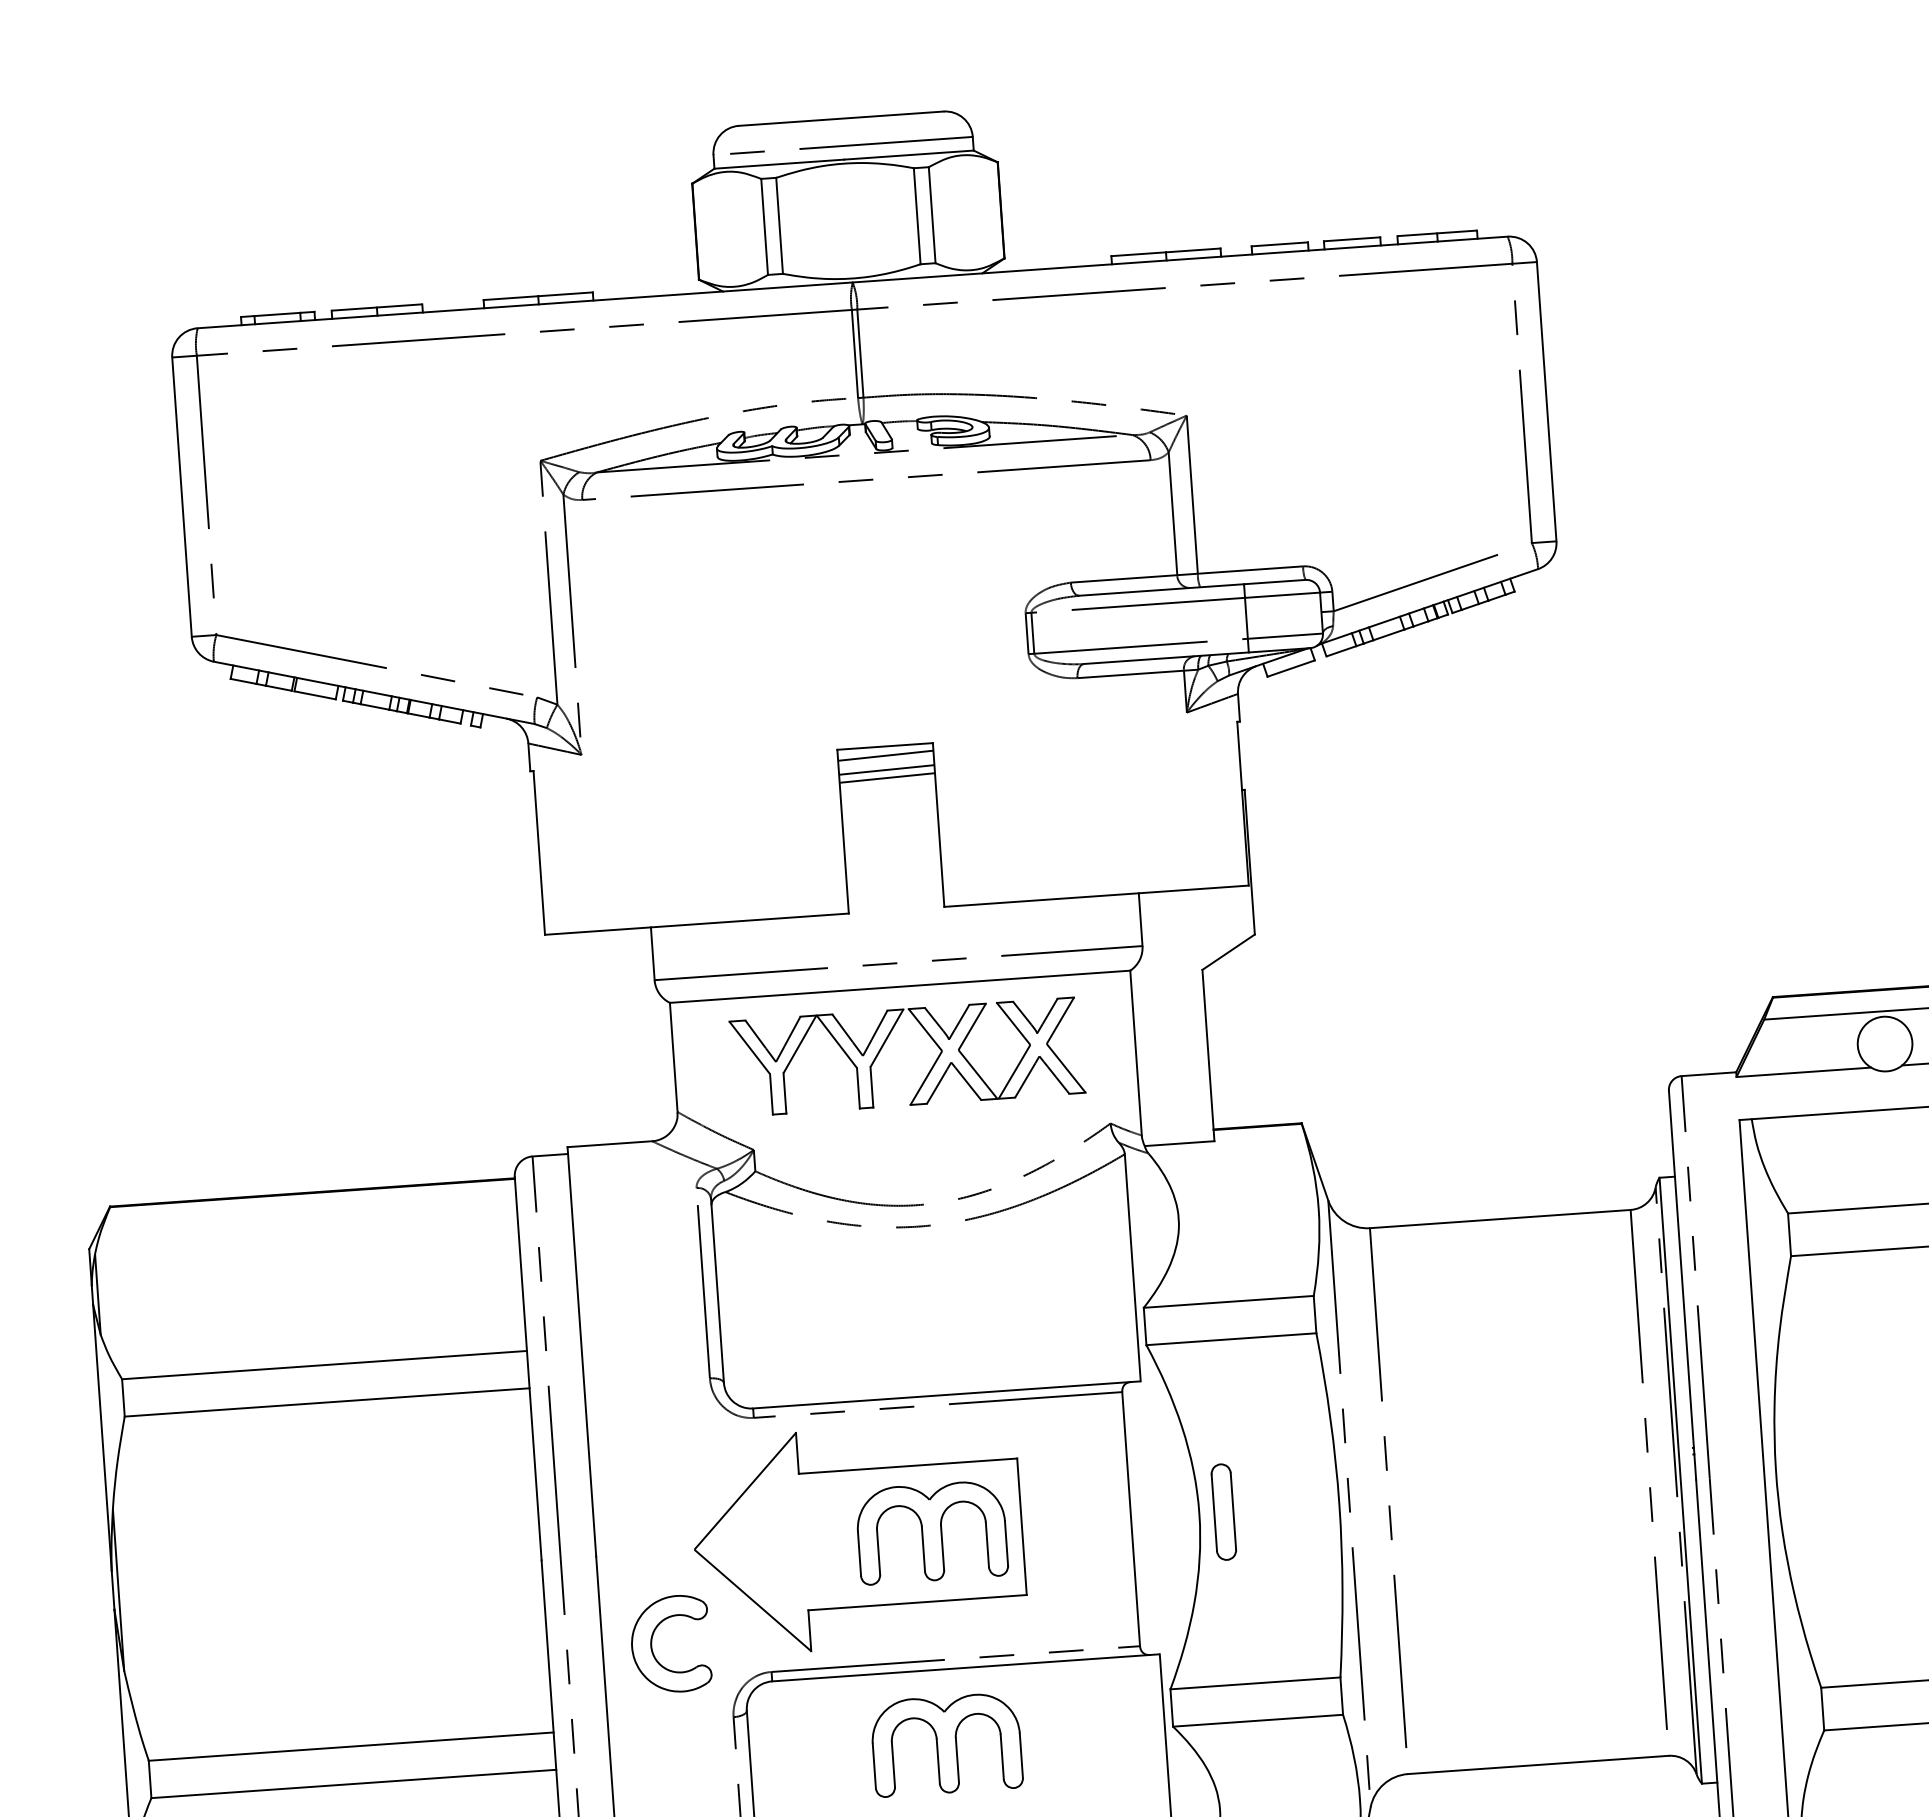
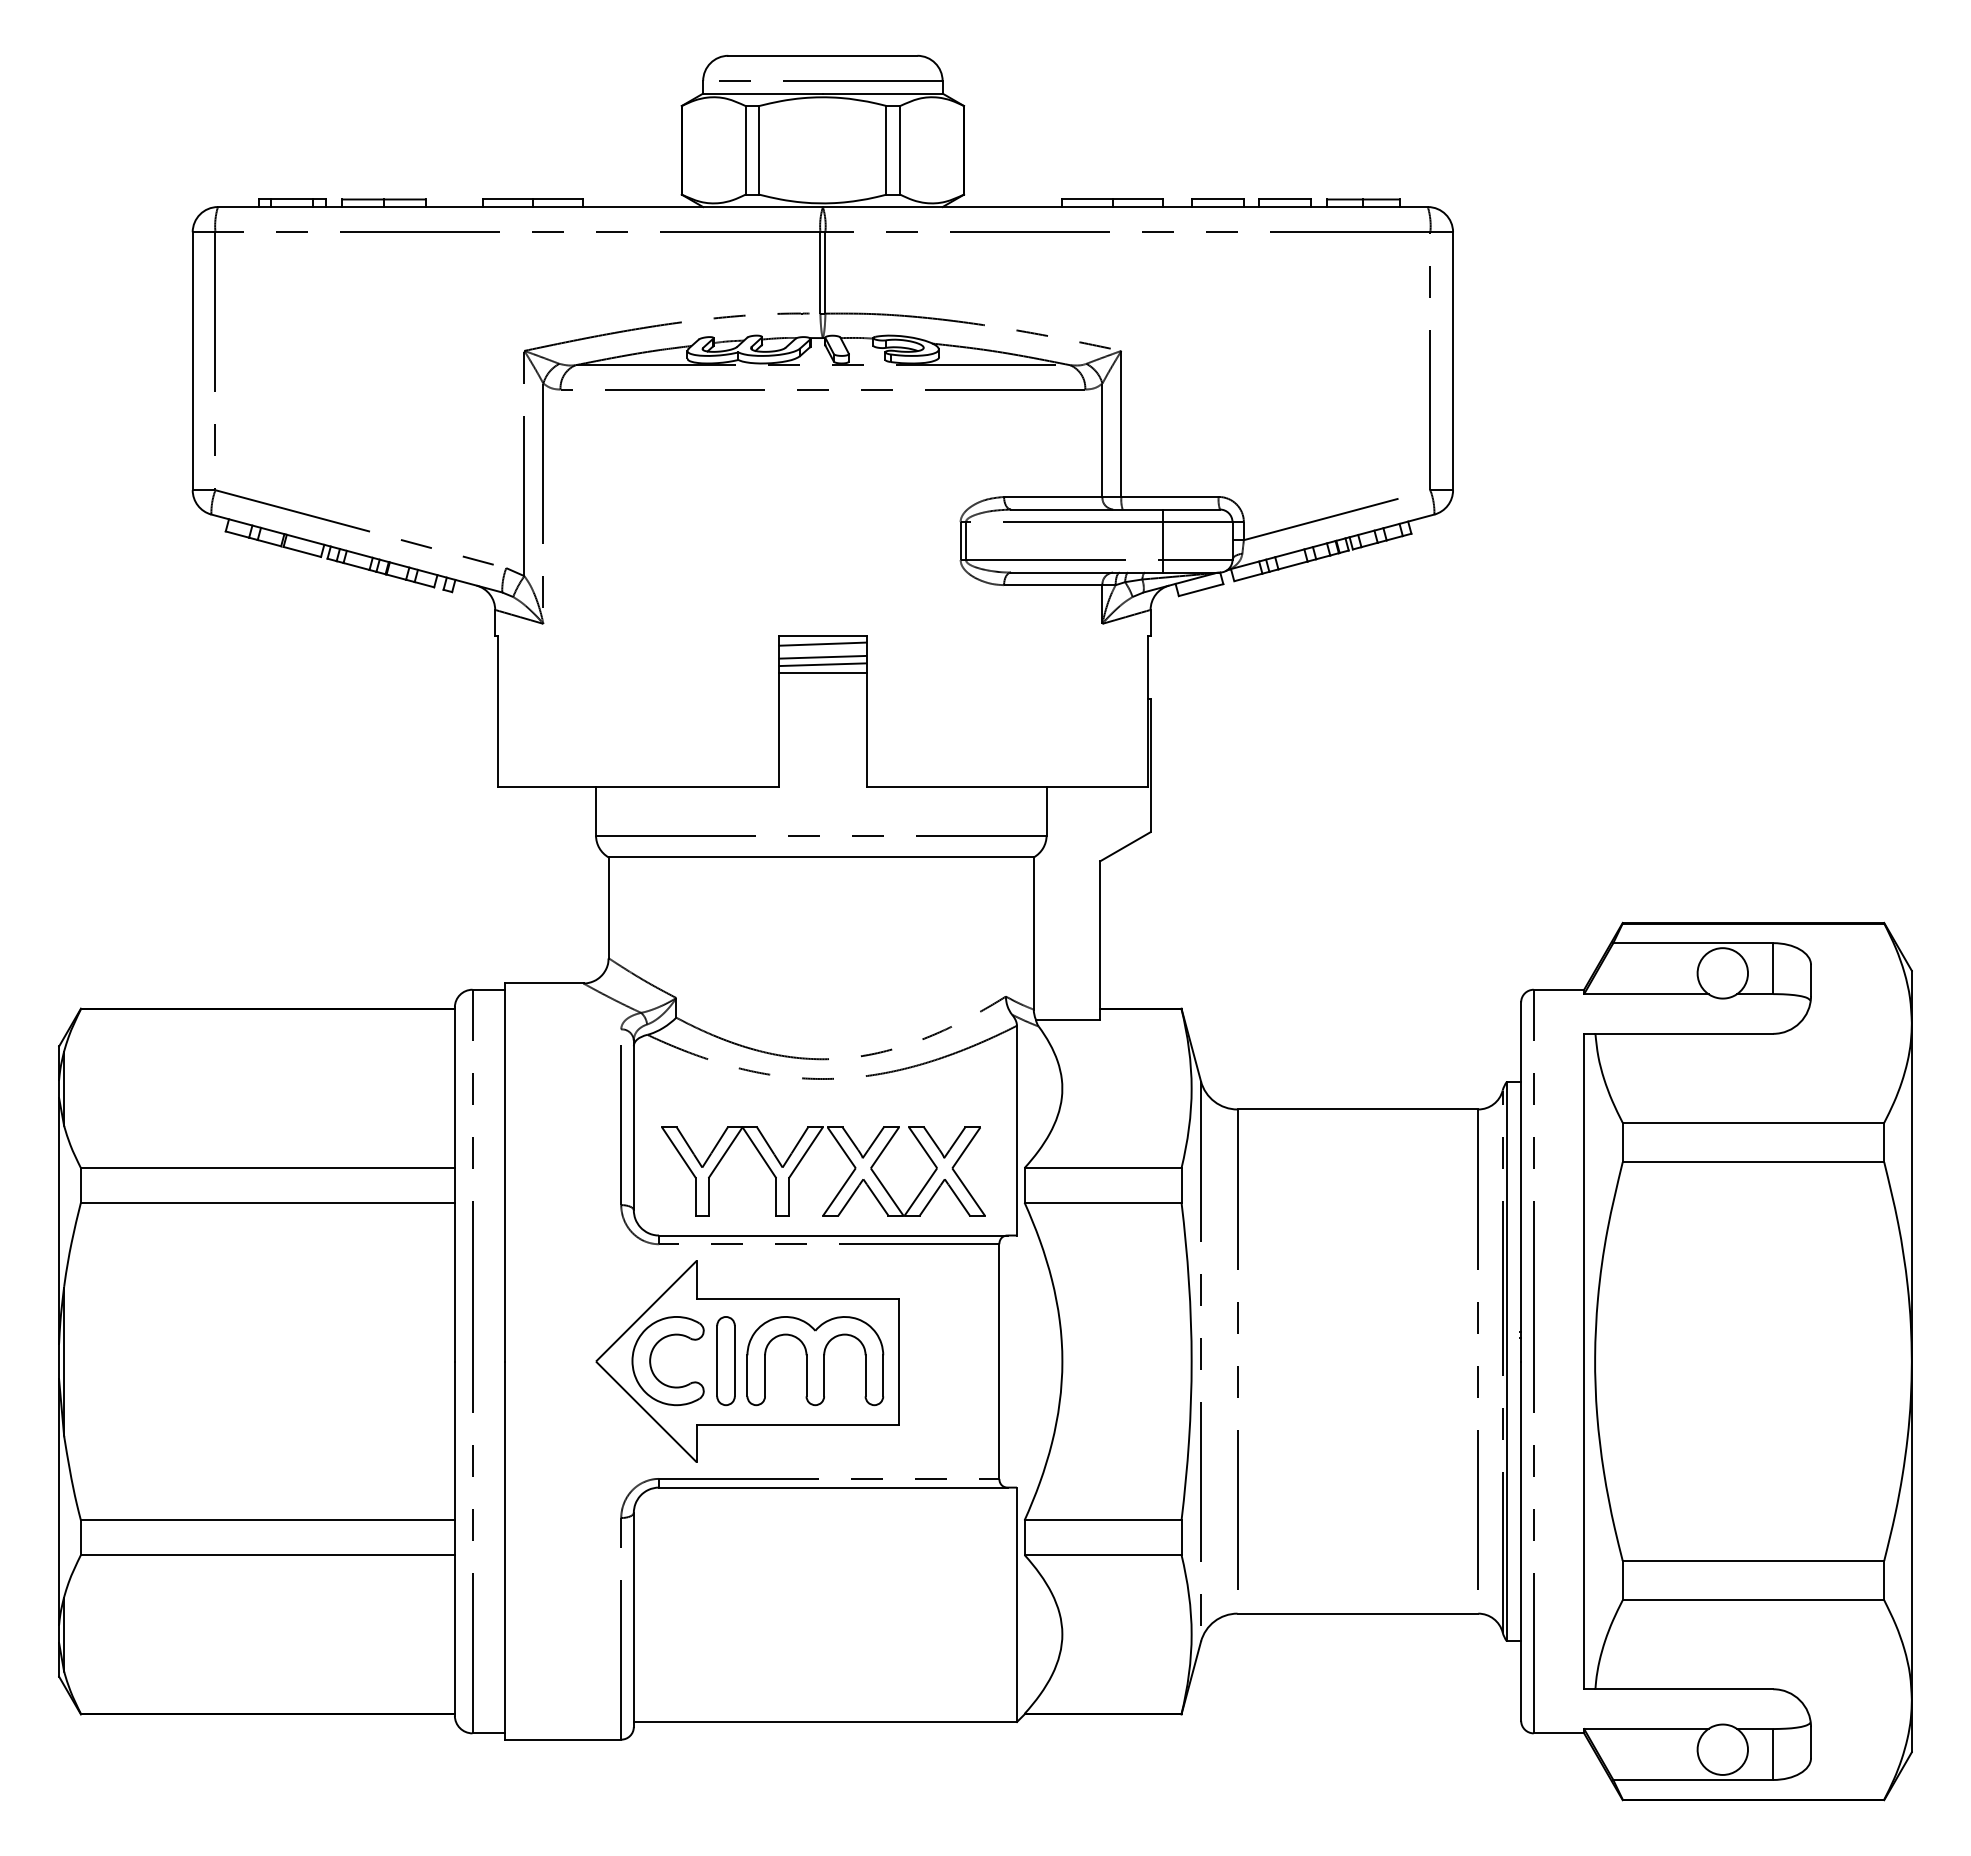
line: (887, 787) -> (822, 673), added
part: (929, 1070) -> (842, 1185), moved
part: (1223, 1512) -> (725, 1361), moved
part: (652, 1647) -> (651, 1362), moved
part: (946, 1745) -> (815, 1557), removed

